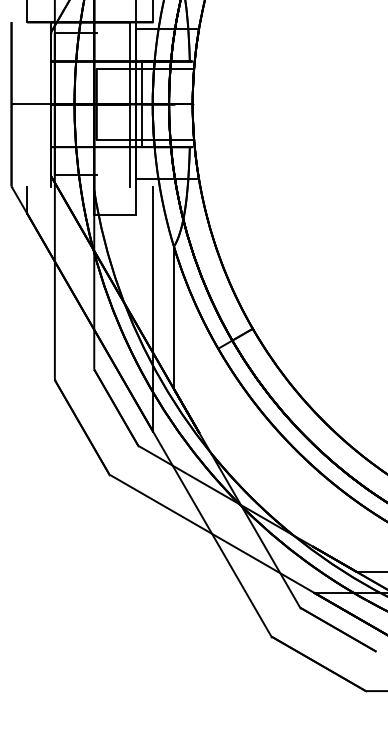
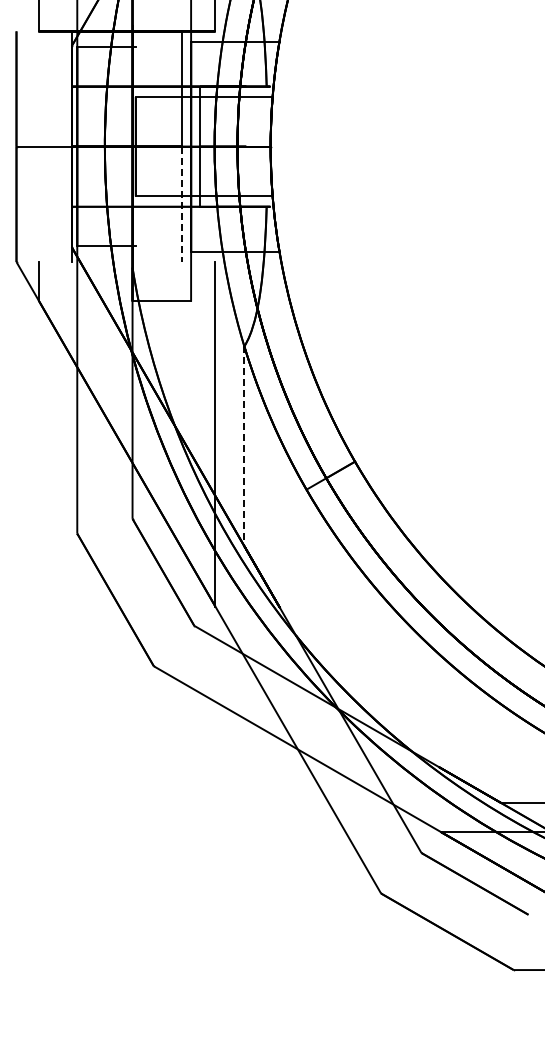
line: (129, 145) -> (182, 204), solid -> dashed
line: (174, 317) -> (244, 446), solid -> dashed

